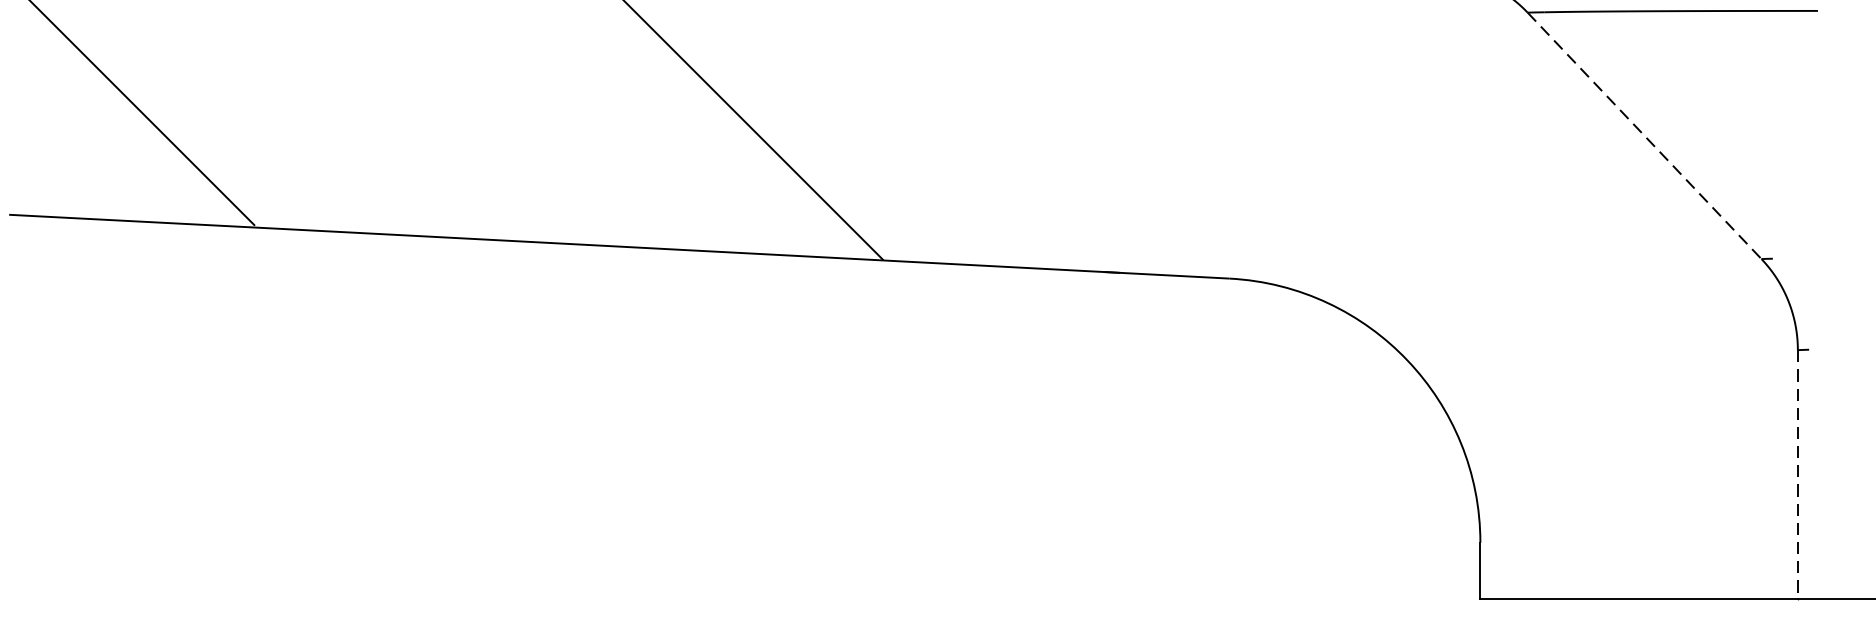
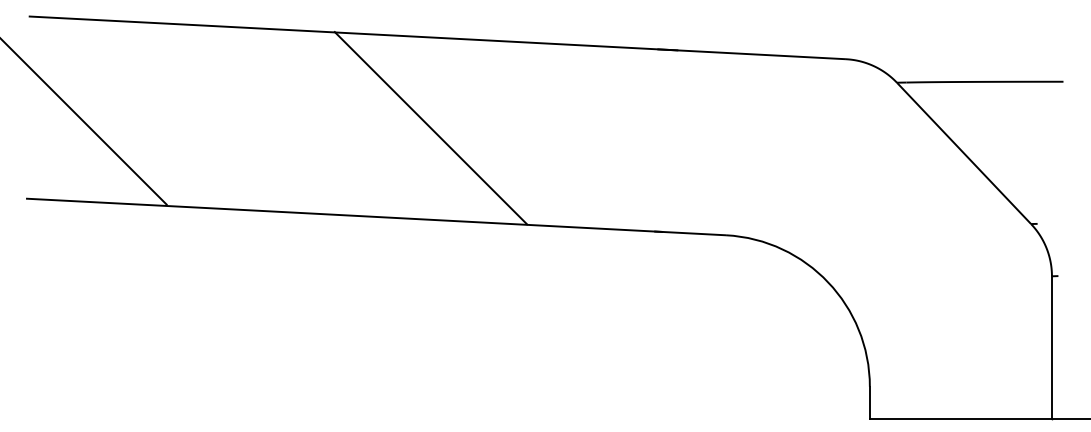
line: (1645, 136) -> (964, 153), dashed -> solid
line: (1797, 475) -> (1051, 348), dashed -> solid

